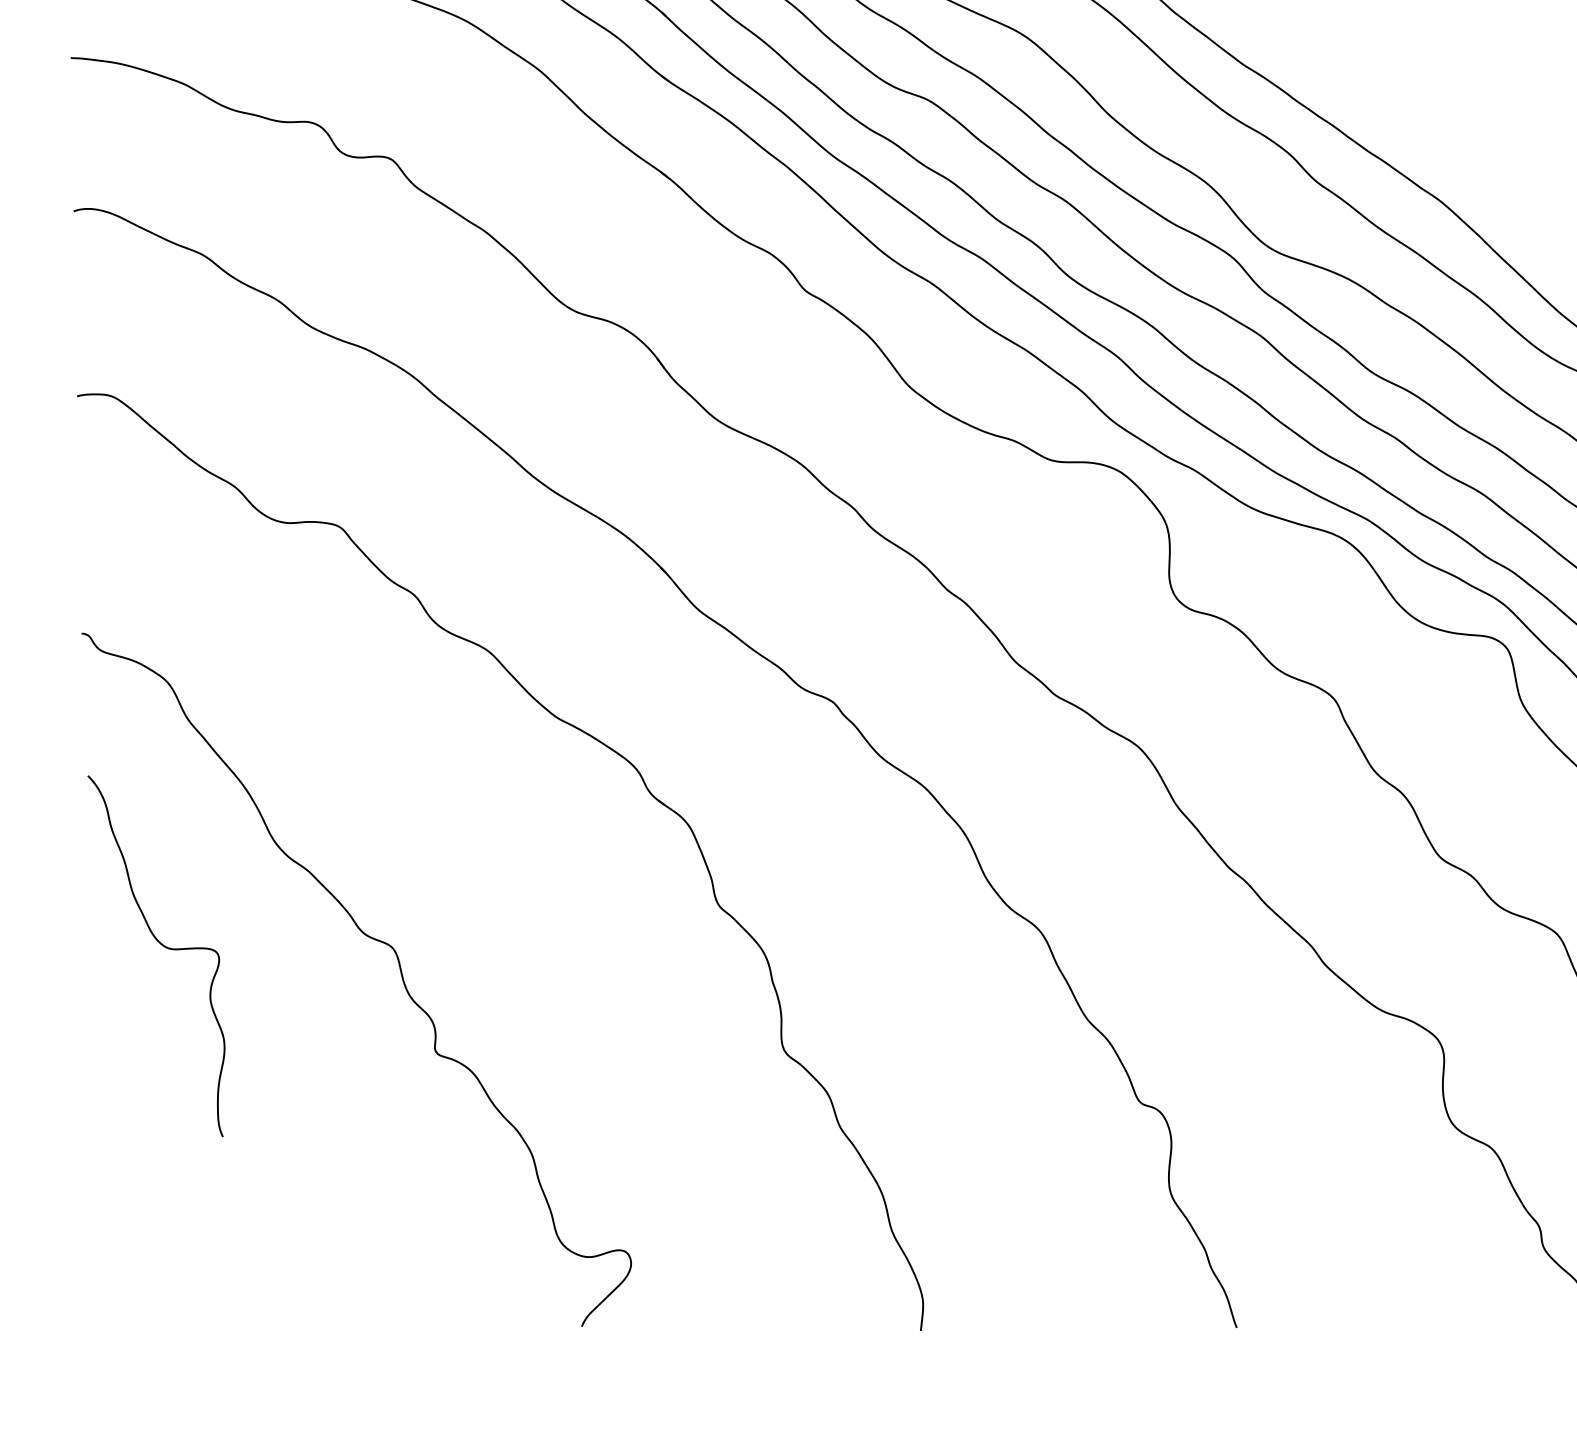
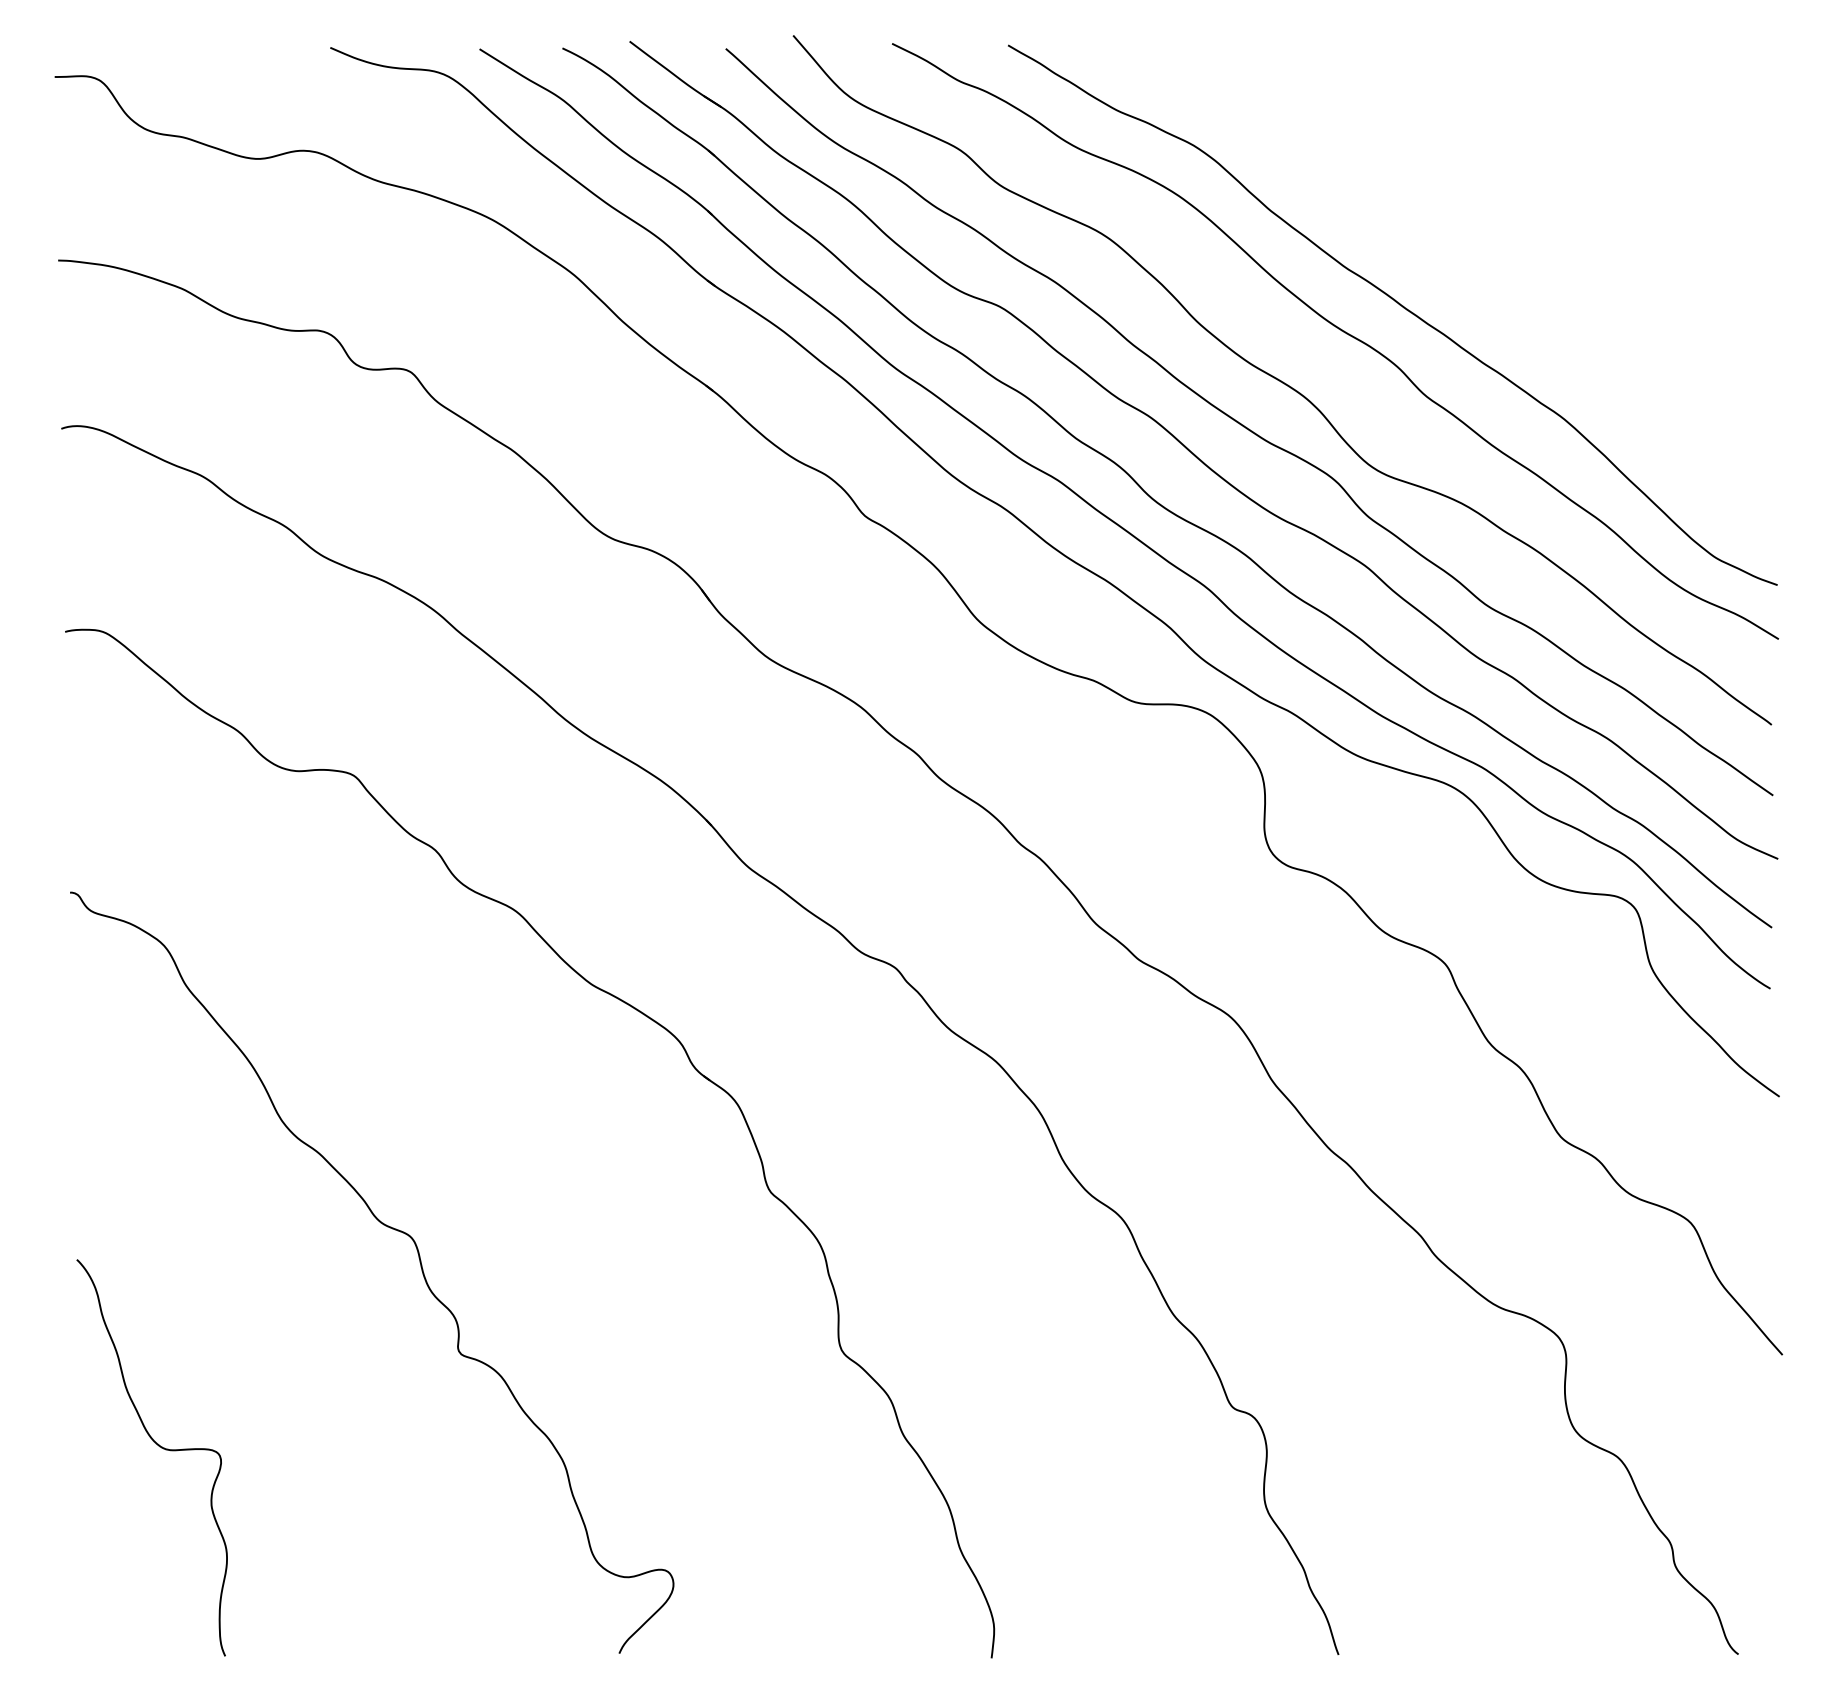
curve: (163, 946) -> (159, 1447), moved

